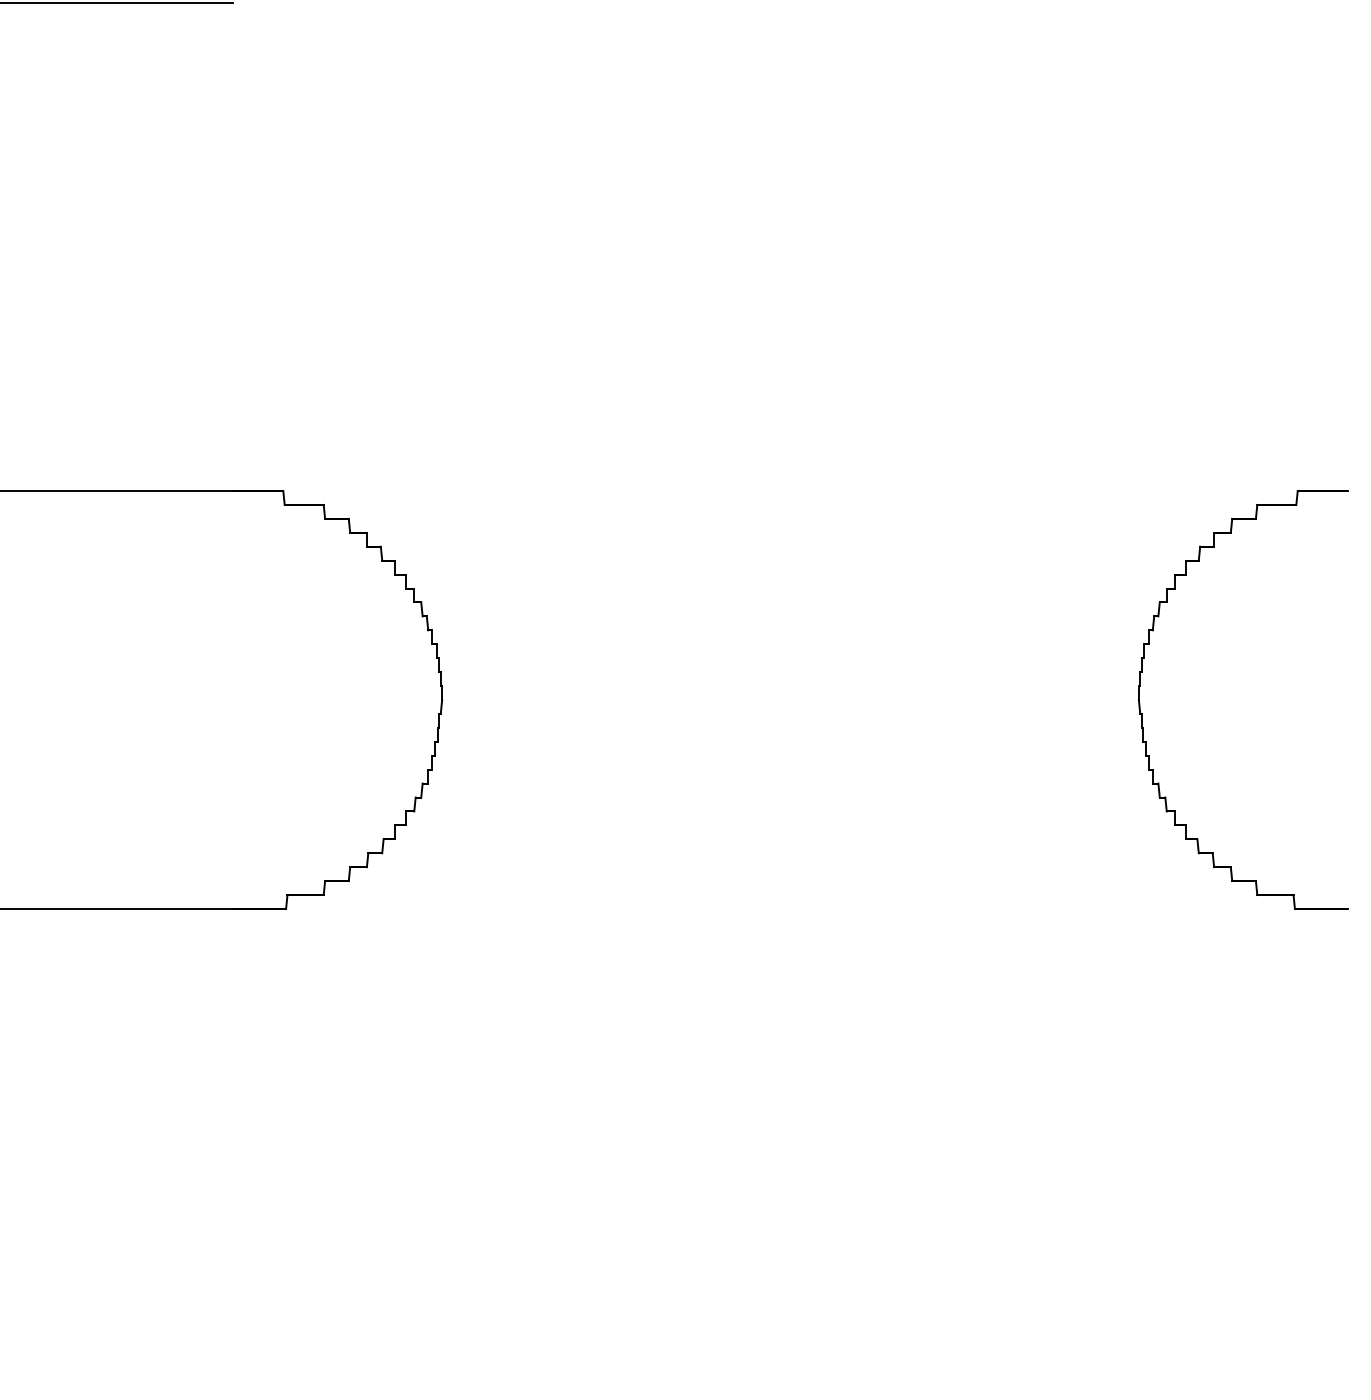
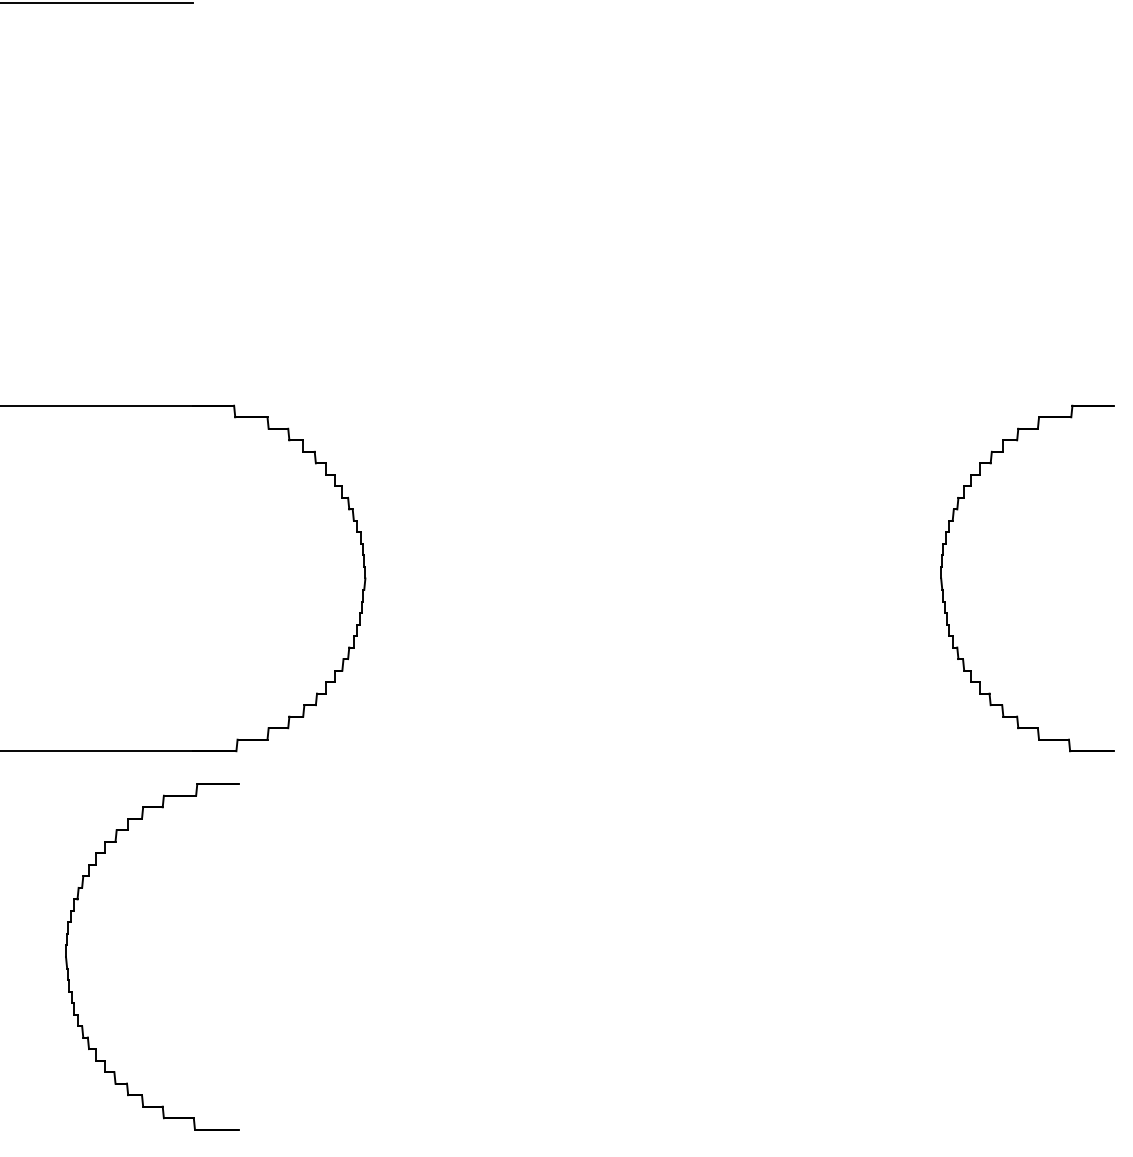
part: (83, 1171) -> (69, 968), added

